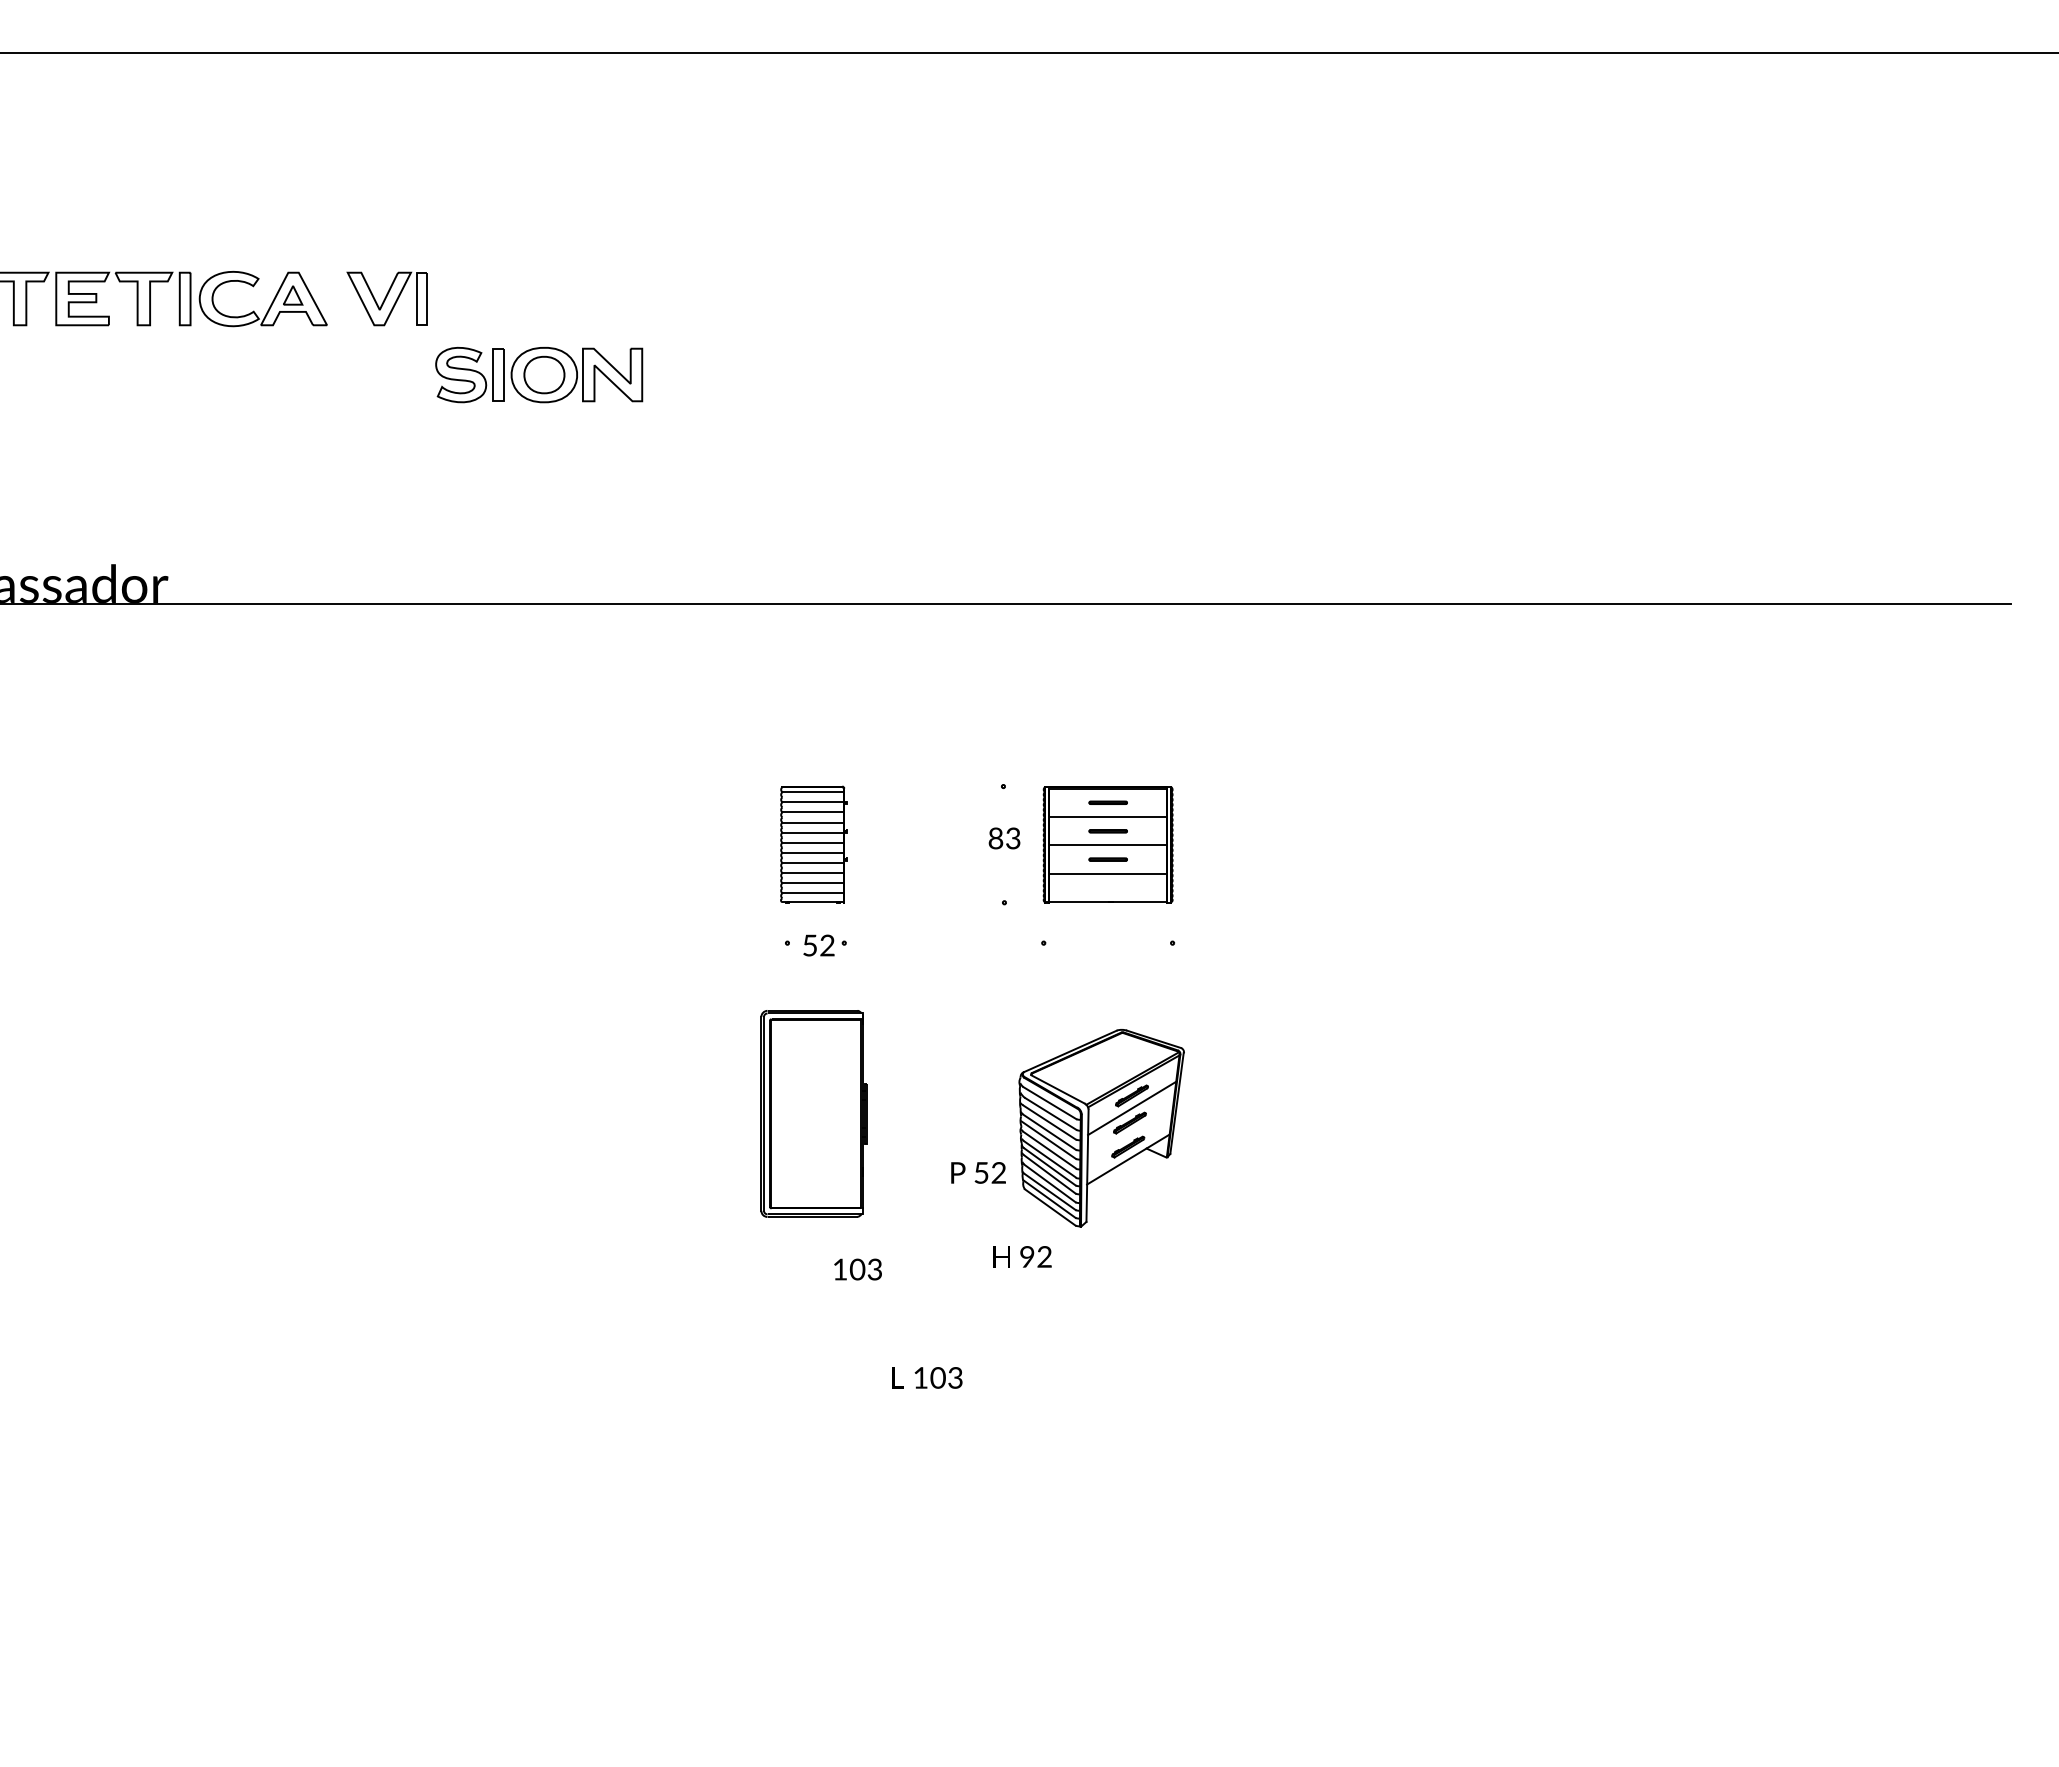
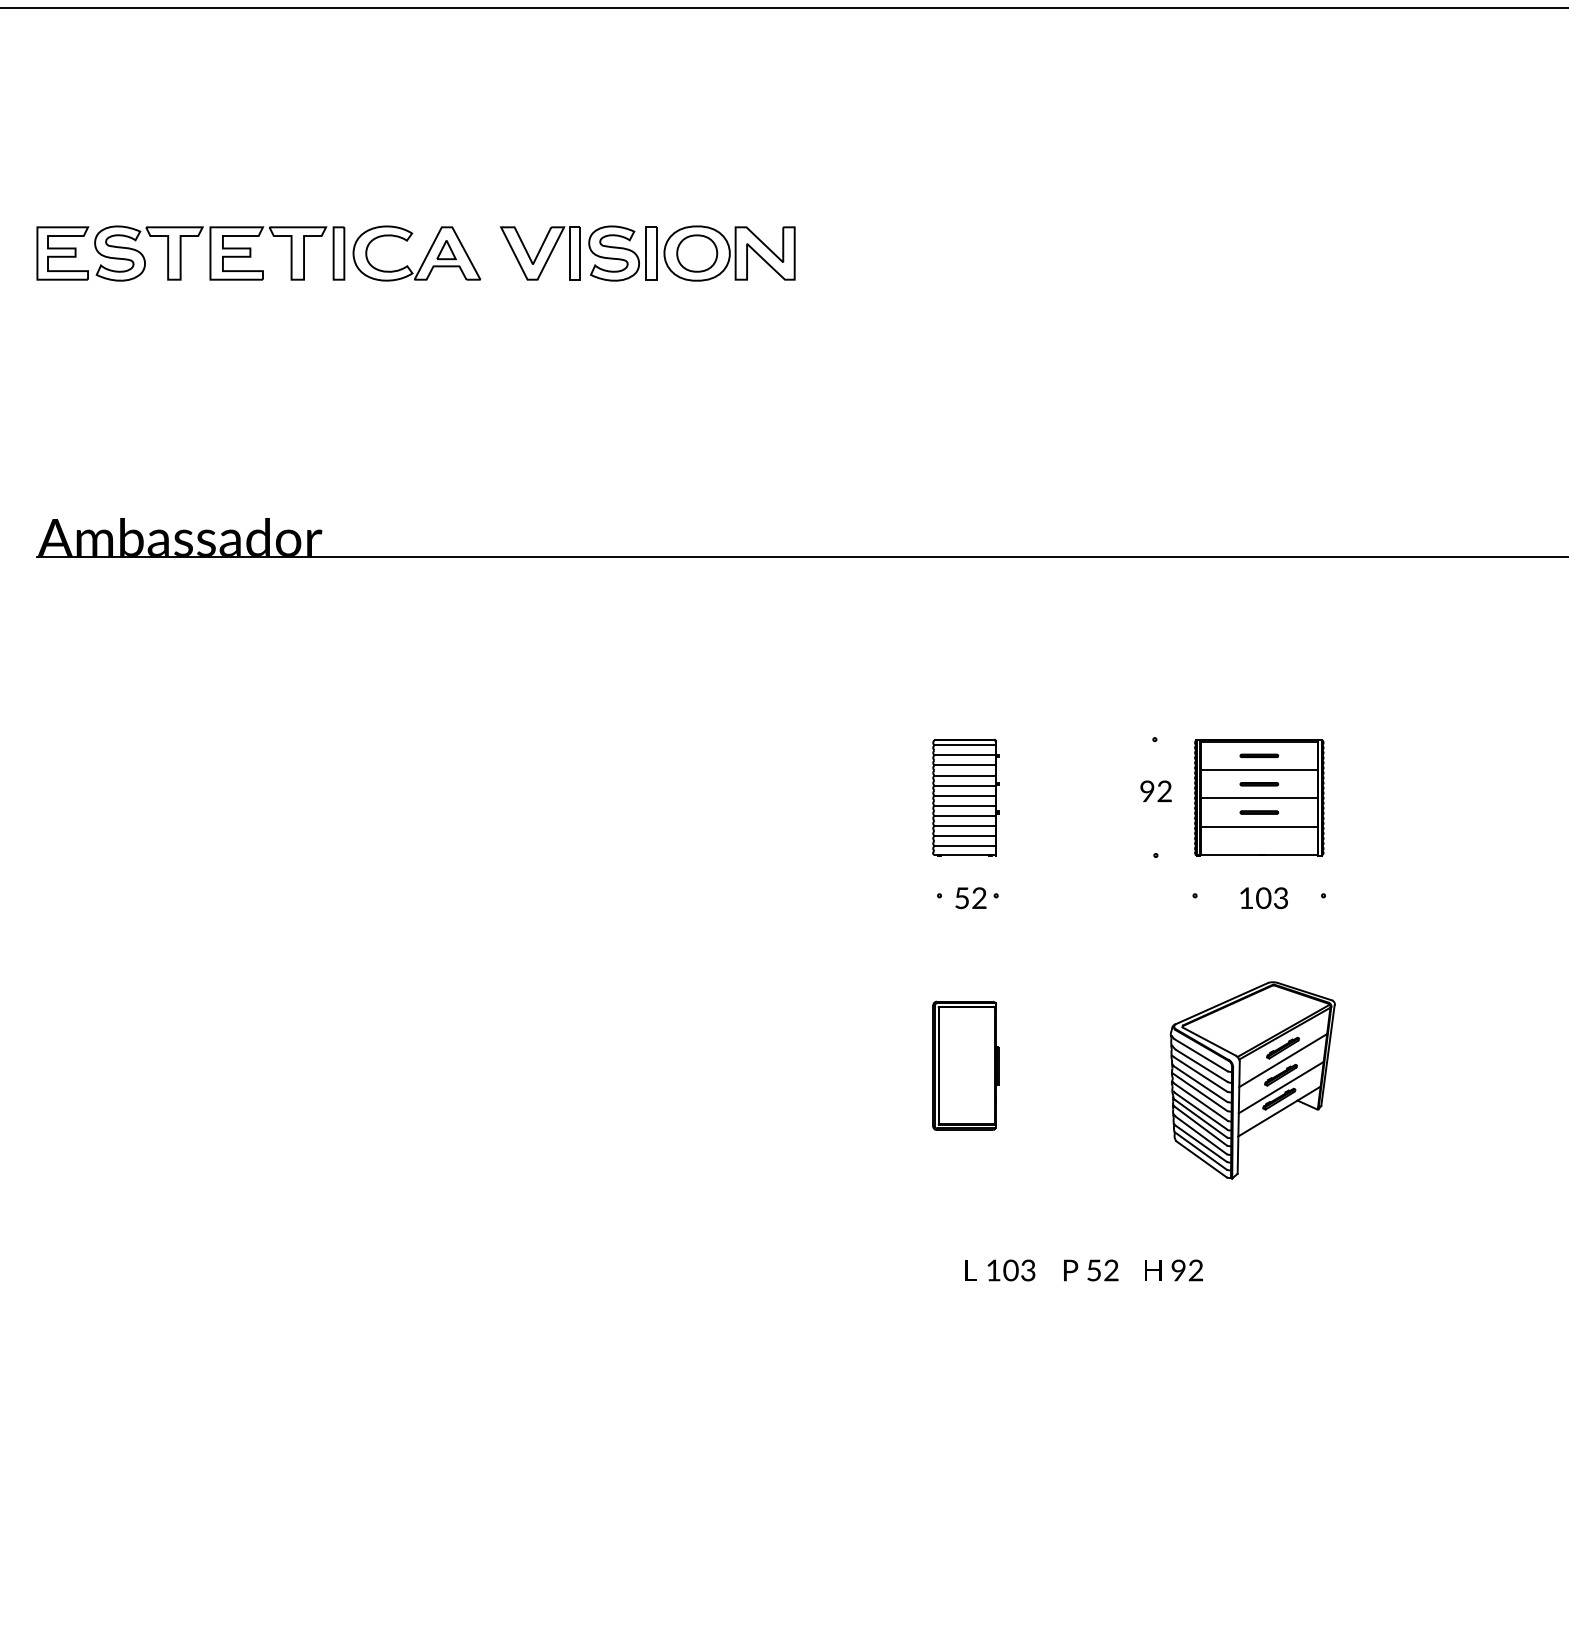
part: (539, 374) -> (692, 253), moved
text: (1004, 839) -> (1155, 792), 83 -> 92
part: (813, 1113) -> (965, 1065), size x0.62
line: (1129, 1135) -> (1280, 1087), added
text: (978, 1172) -> (1091, 1270), moved
text: (1022, 1256) -> (1173, 1270), moved
text: (857, 1269) -> (1263, 898), moved
text: (927, 1377) -> (1000, 1270), moved

